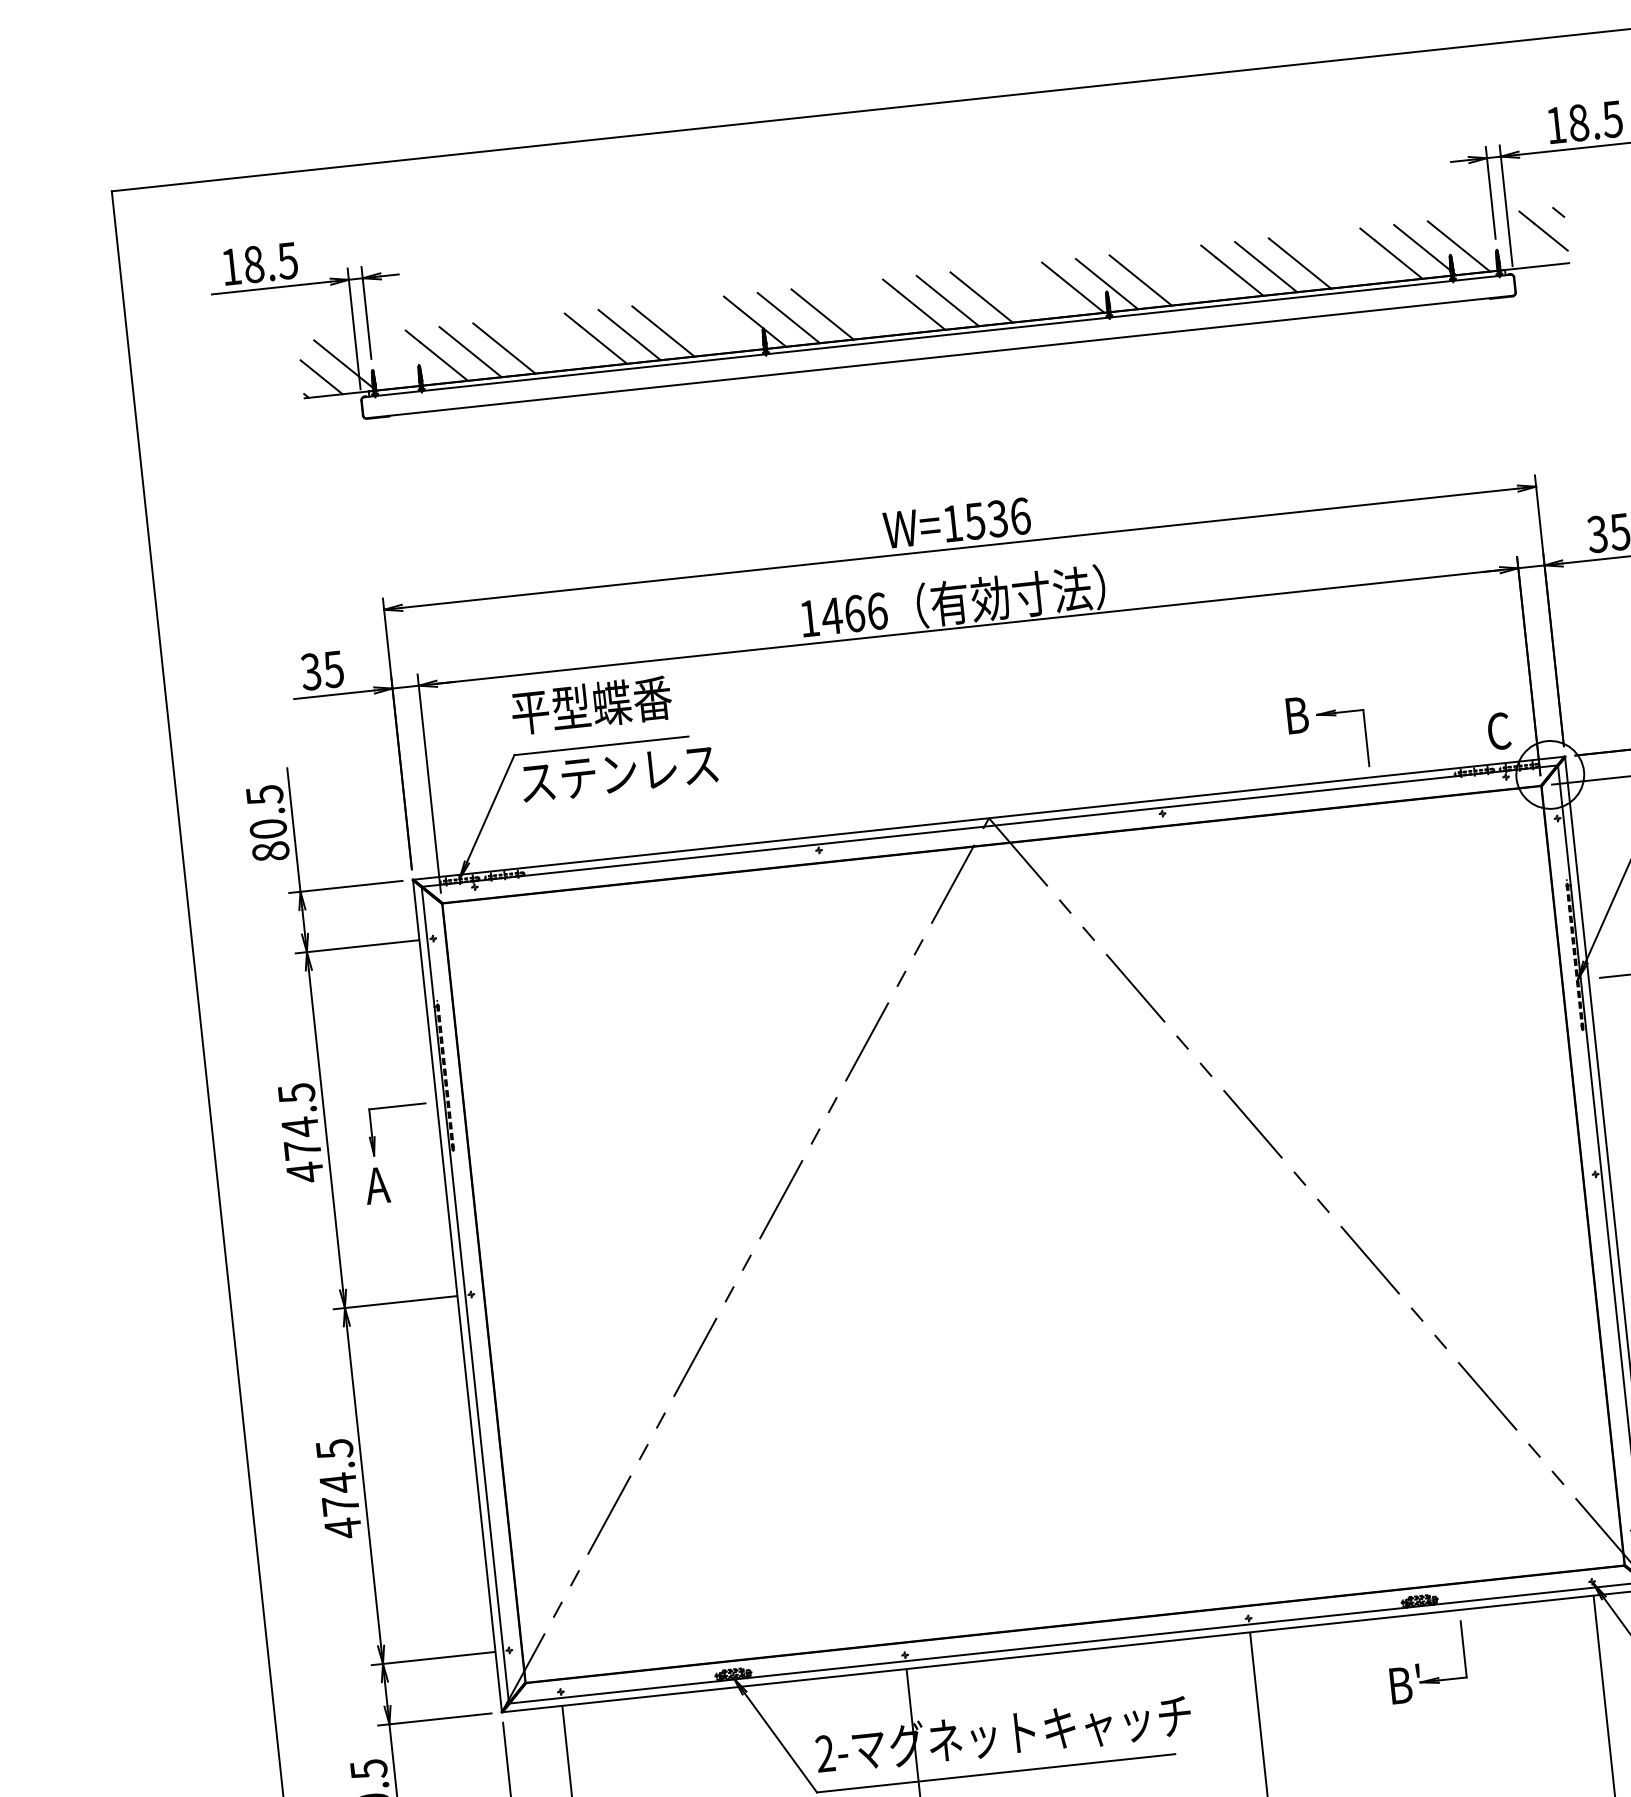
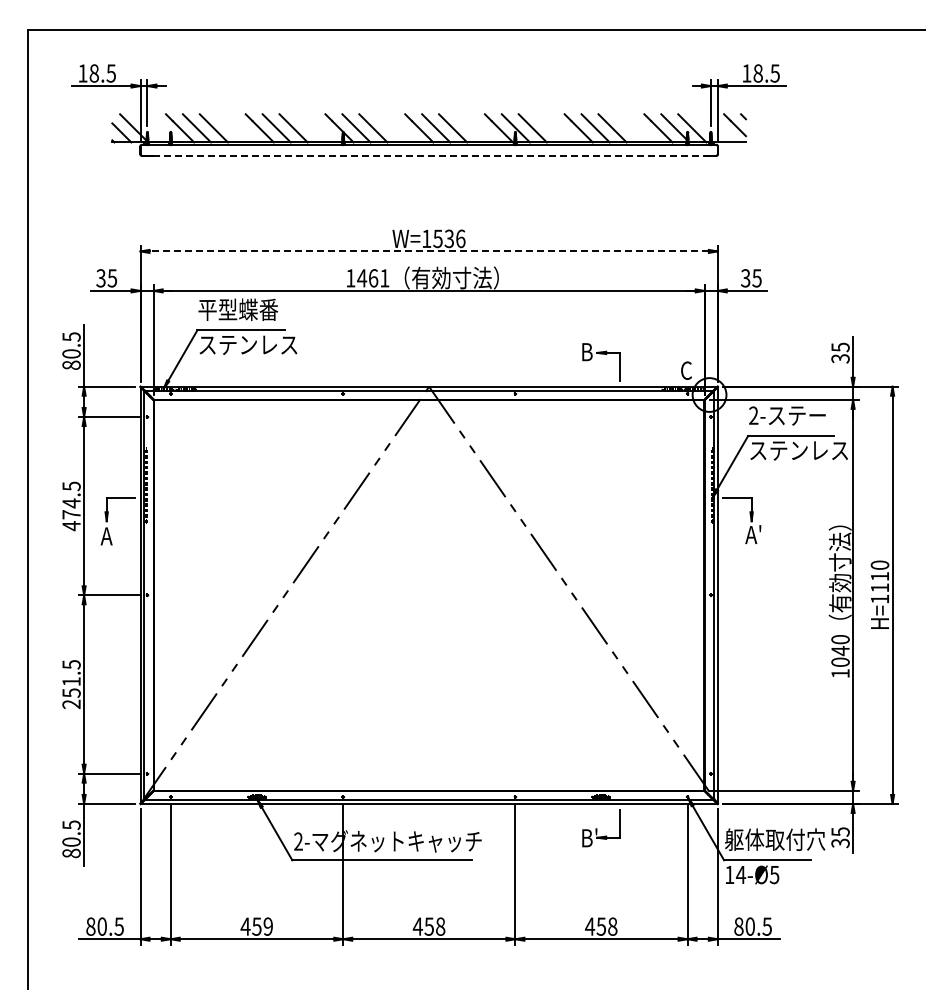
line: (950, 355) -> (434, 155), solid -> dashed
line: (960, 548) -> (429, 251), solid -> dashed
text: (876, 611) -> (384, 278), 1466 -> 1461
text: (340, 1504) -> (71, 692), 474.5 -> 251.5

